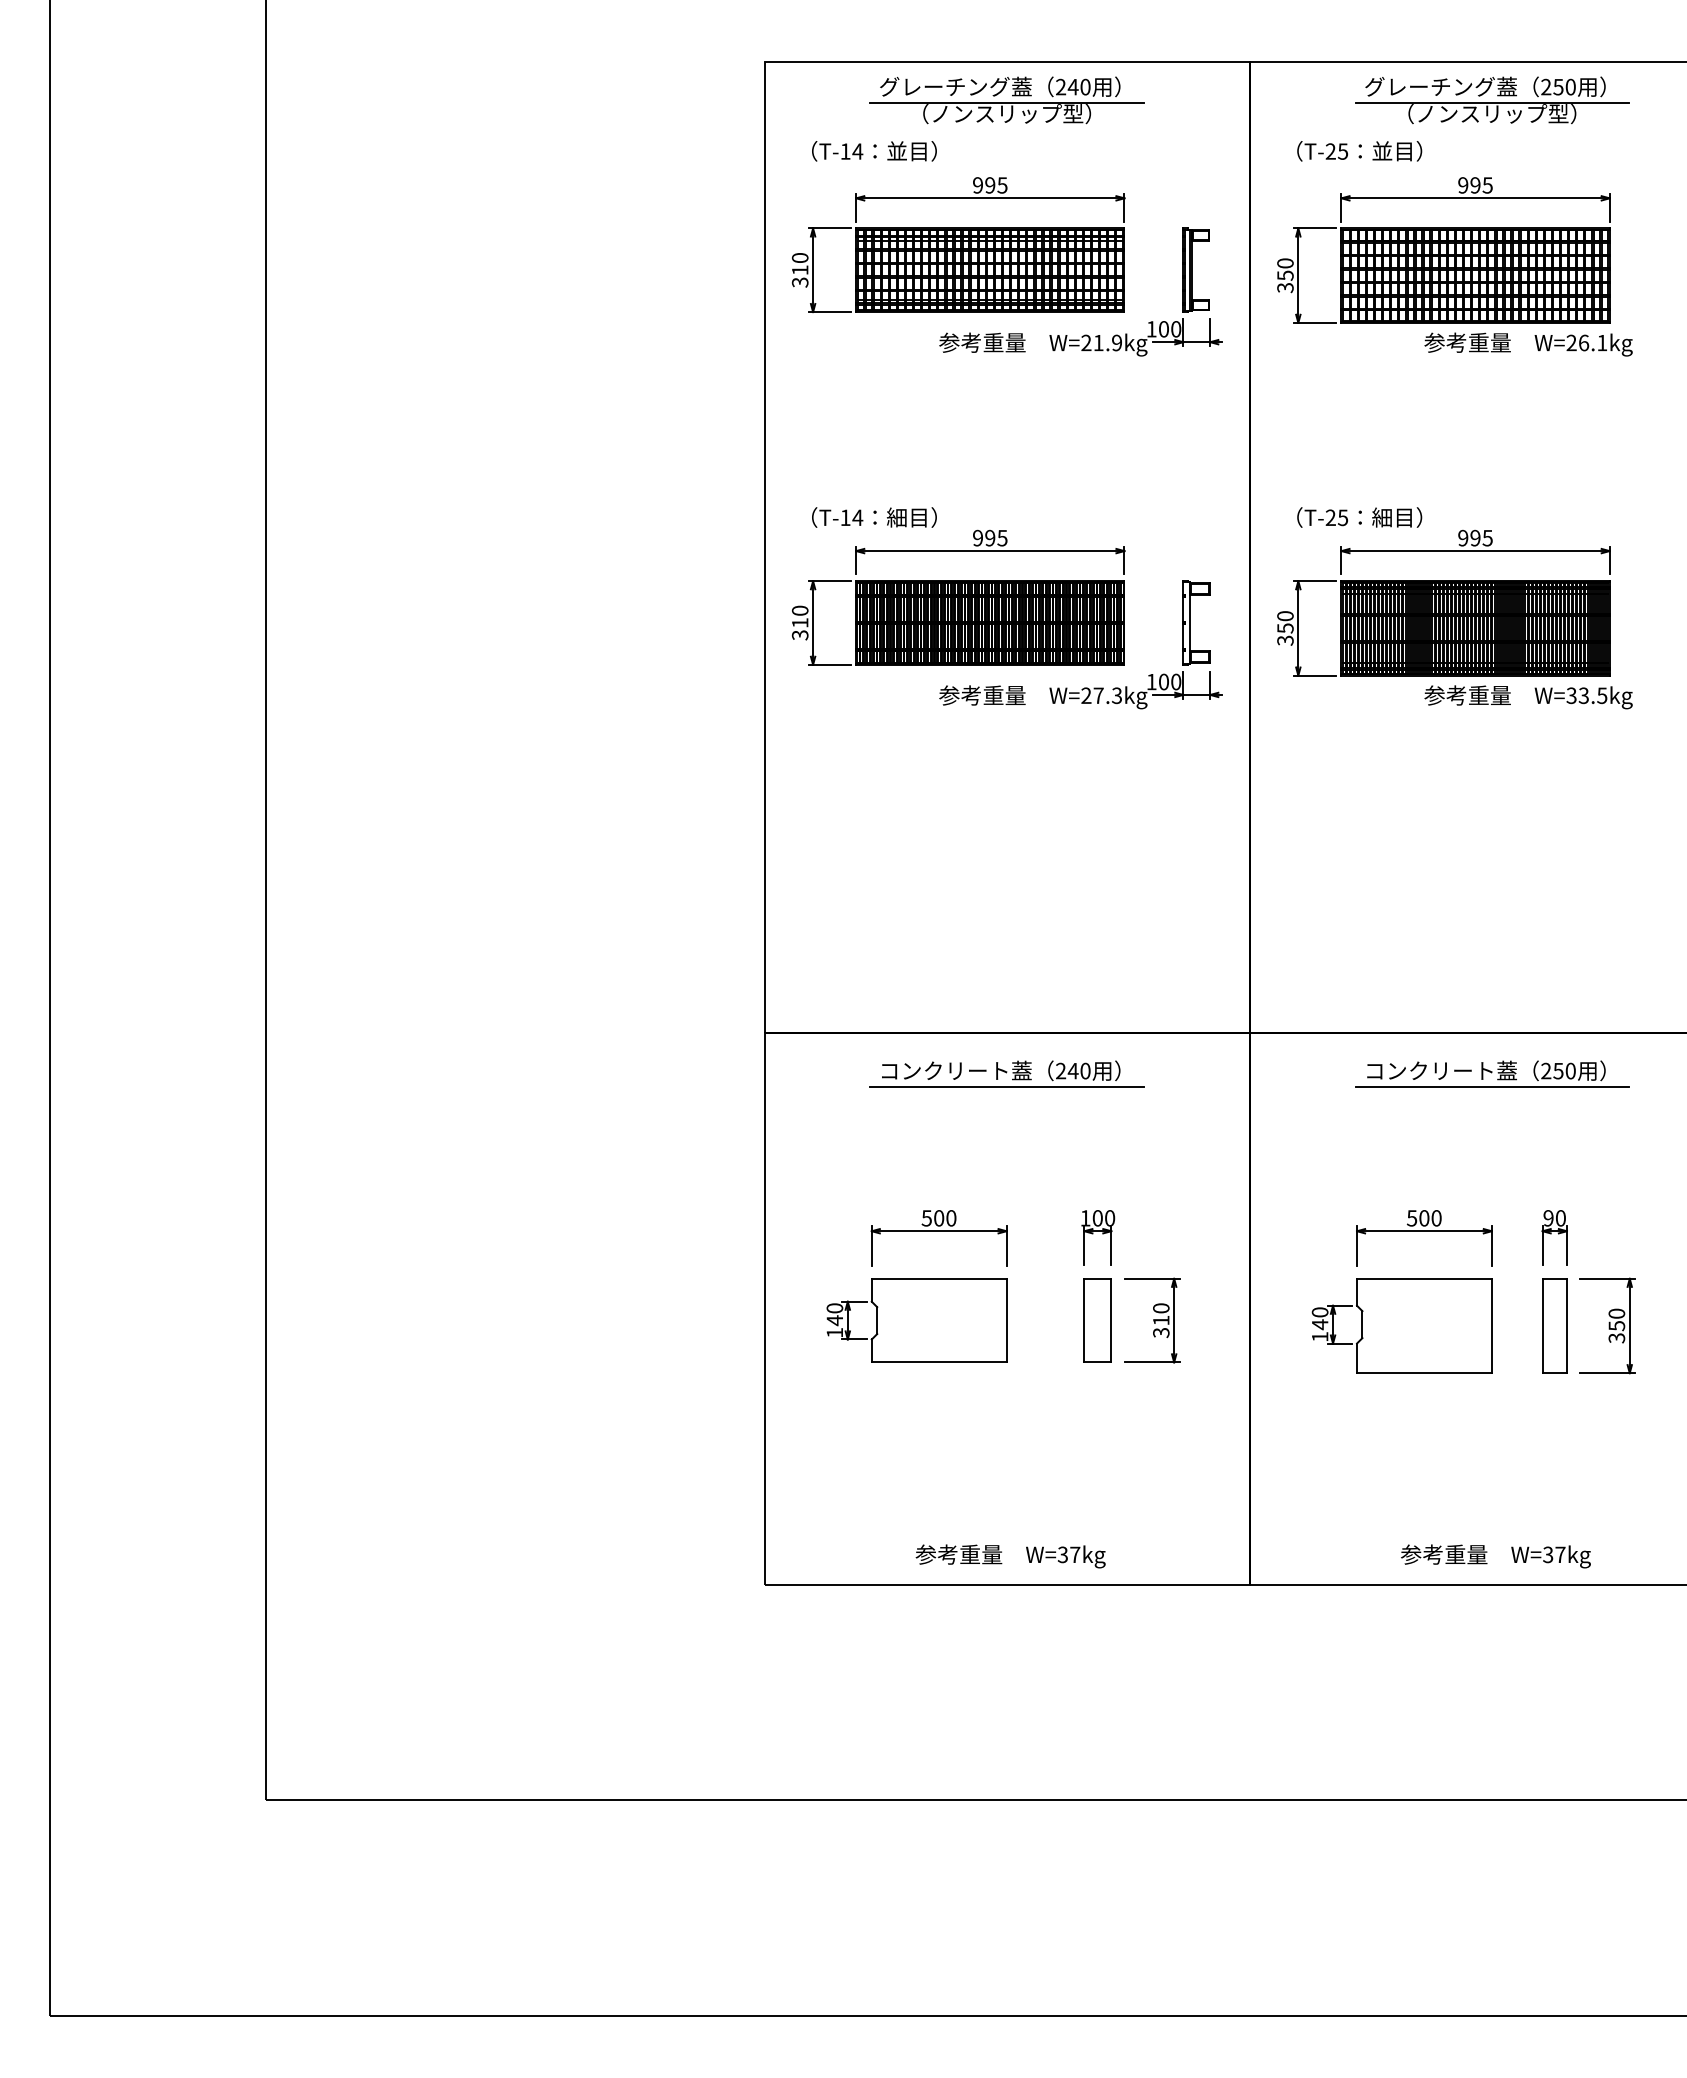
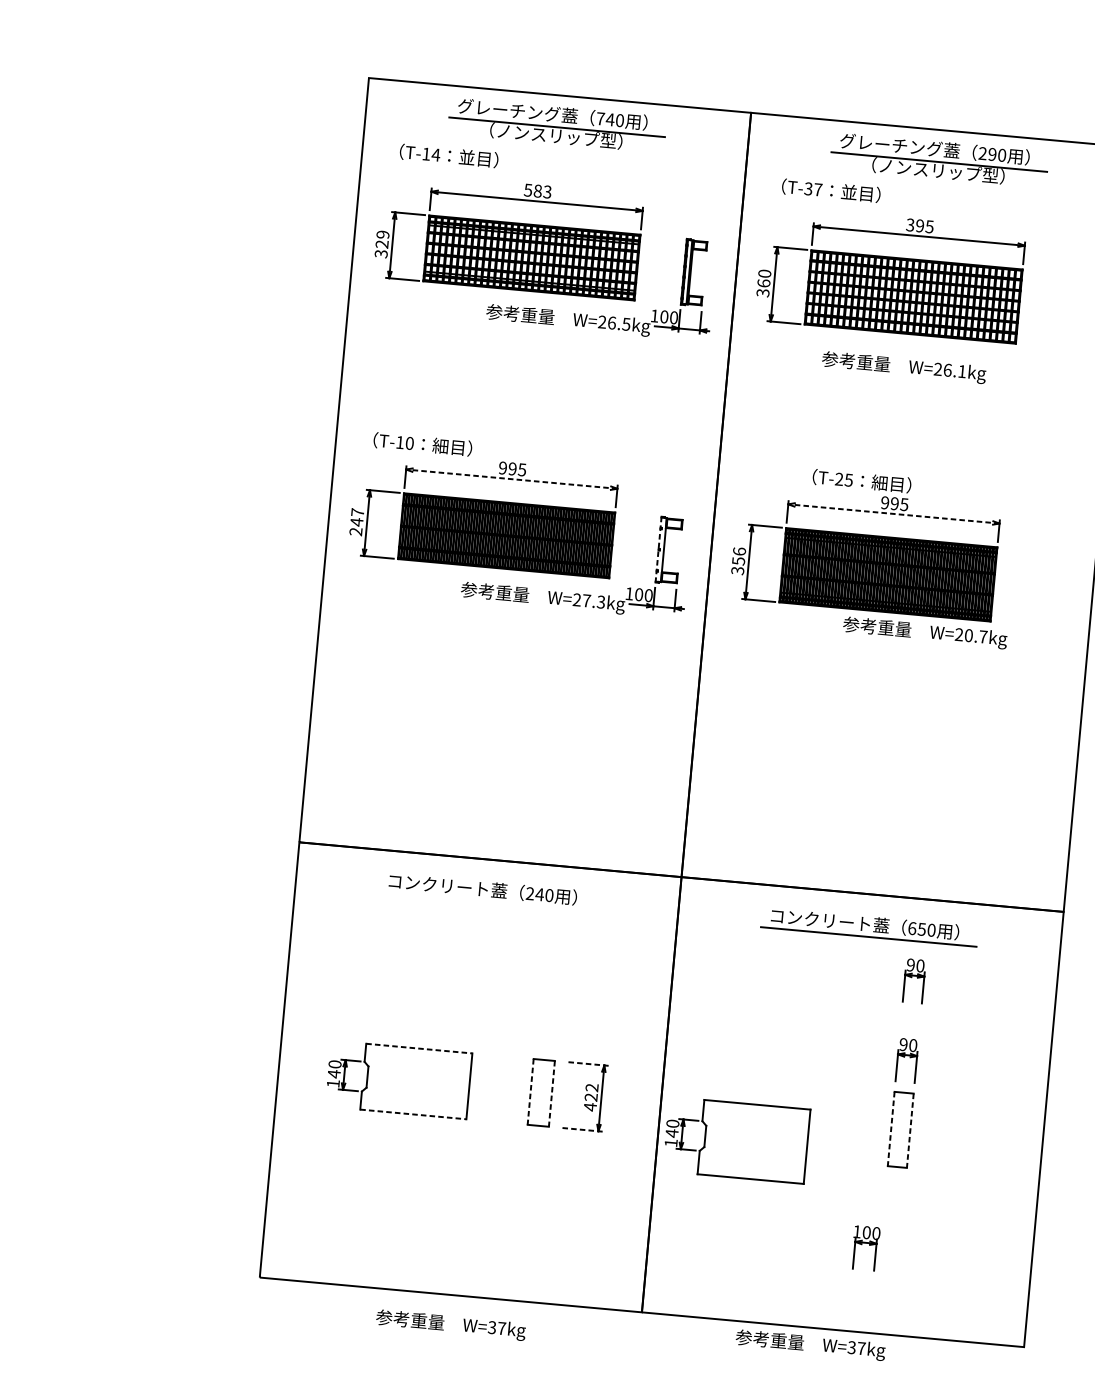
text: (1061, 86) -> (601, 118), 240 -> 740
text: (1558, 86) -> (992, 153), 250 -> 290
text: (1336, 151) -> (813, 189), T-25 -> T-37
text: (989, 185) -> (537, 191), 995 -> 583
text: (1463, 185) -> (910, 225), 995 -> 395
text: (799, 264) -> (382, 239), 310 -> 329
text: (1285, 275) -> (763, 283), 350 -> 360
text: (1107, 342) -> (618, 323), W=21.9kg -> W=26.5kg
text: (1528, 344) -> (904, 367), moved
text: (857, 517) -> (409, 443), T-14 -> T-10
text: (1359, 517) -> (861, 481), moved
line: (989, 551) -> (511, 479), solid -> dashed
line: (1475, 551) -> (893, 514), solid -> dashed
text: (1285, 616) -> (739, 551), 350 -> 356
text: (799, 622) -> (356, 521), 310 -> 247
line: (1183, 623) -> (658, 550), solid -> dashed
text: (1586, 695) -> (970, 635), W=33.5kg -> W=20.7kg
text: (1546, 1070) -> (912, 928), 250 -> 650
line: (1006, 1086) -> (486, 901), removed
part: (1554, 1136) -> (914, 980), added
part: (938, 1231) -> (422, 1011), removed
part: (1424, 1231) -> (804, 1046), removed
part: (1098, 1237) -> (865, 1247), moved
line: (939, 1278) -> (419, 1048), solid -> dashed
line: (1151, 1278) -> (586, 1063), solid -> dashed
line: (1084, 1320) -> (530, 1091), solid -> dashed
line: (1111, 1320) -> (552, 1093), solid -> dashed
text: (1161, 1320) -> (591, 1097), 310 -> 422
part: (1401, 1325) -> (736, 1139), moved
part: (1607, 1325) -> (942, 1133), removed
line: (1542, 1326) -> (891, 1129), solid -> dashed
line: (1566, 1326) -> (909, 1131), solid -> dashed
line: (939, 1362) -> (413, 1114), solid -> dashed
line: (1151, 1362) -> (580, 1129), solid -> dashed
text: (1010, 1556) -> (450, 1325), moved
text: (1495, 1556) -> (810, 1345), moved

